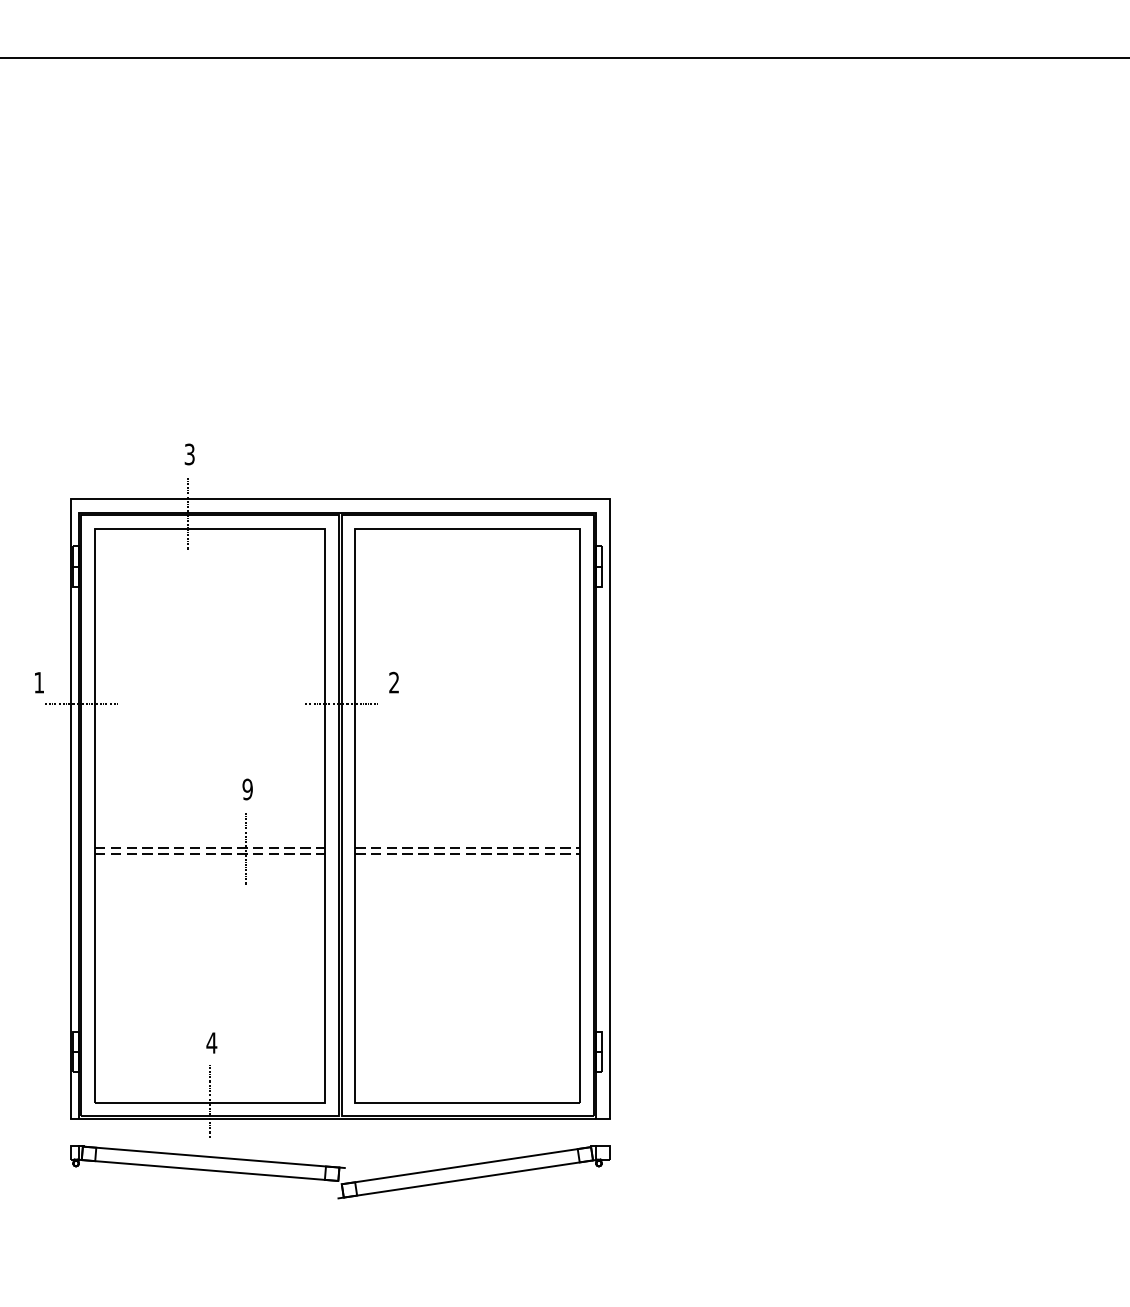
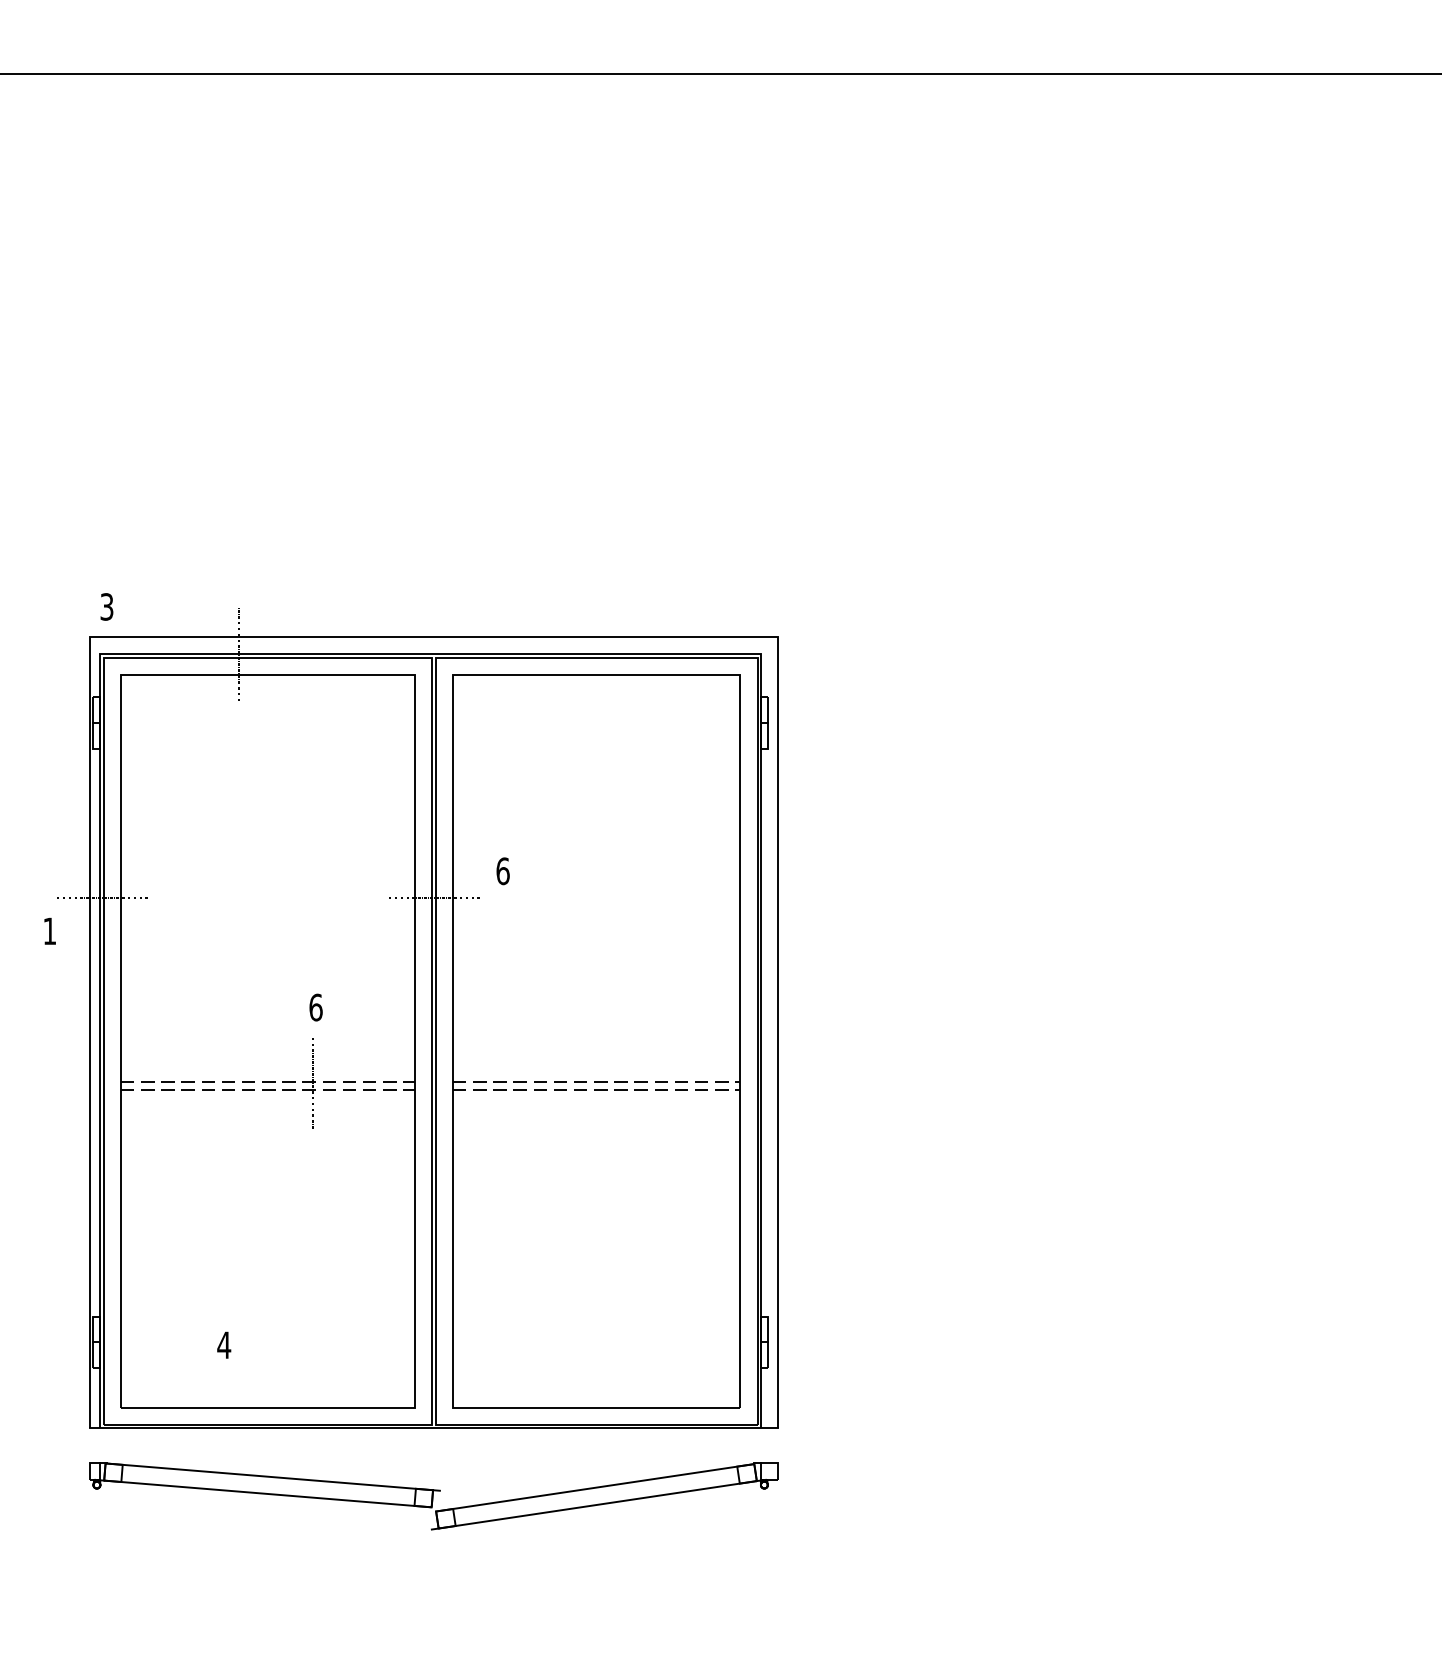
text: (189, 454) -> (106, 606), moved
text: (38, 682) -> (49, 930), moved
text: (393, 682) -> (502, 871), 2 -> 6
text: (247, 789) -> (315, 1007), 9 -> 6
text: (212, 1042) -> (224, 1344), moved
line: (209, 1101) -> (267, 1405), removed

